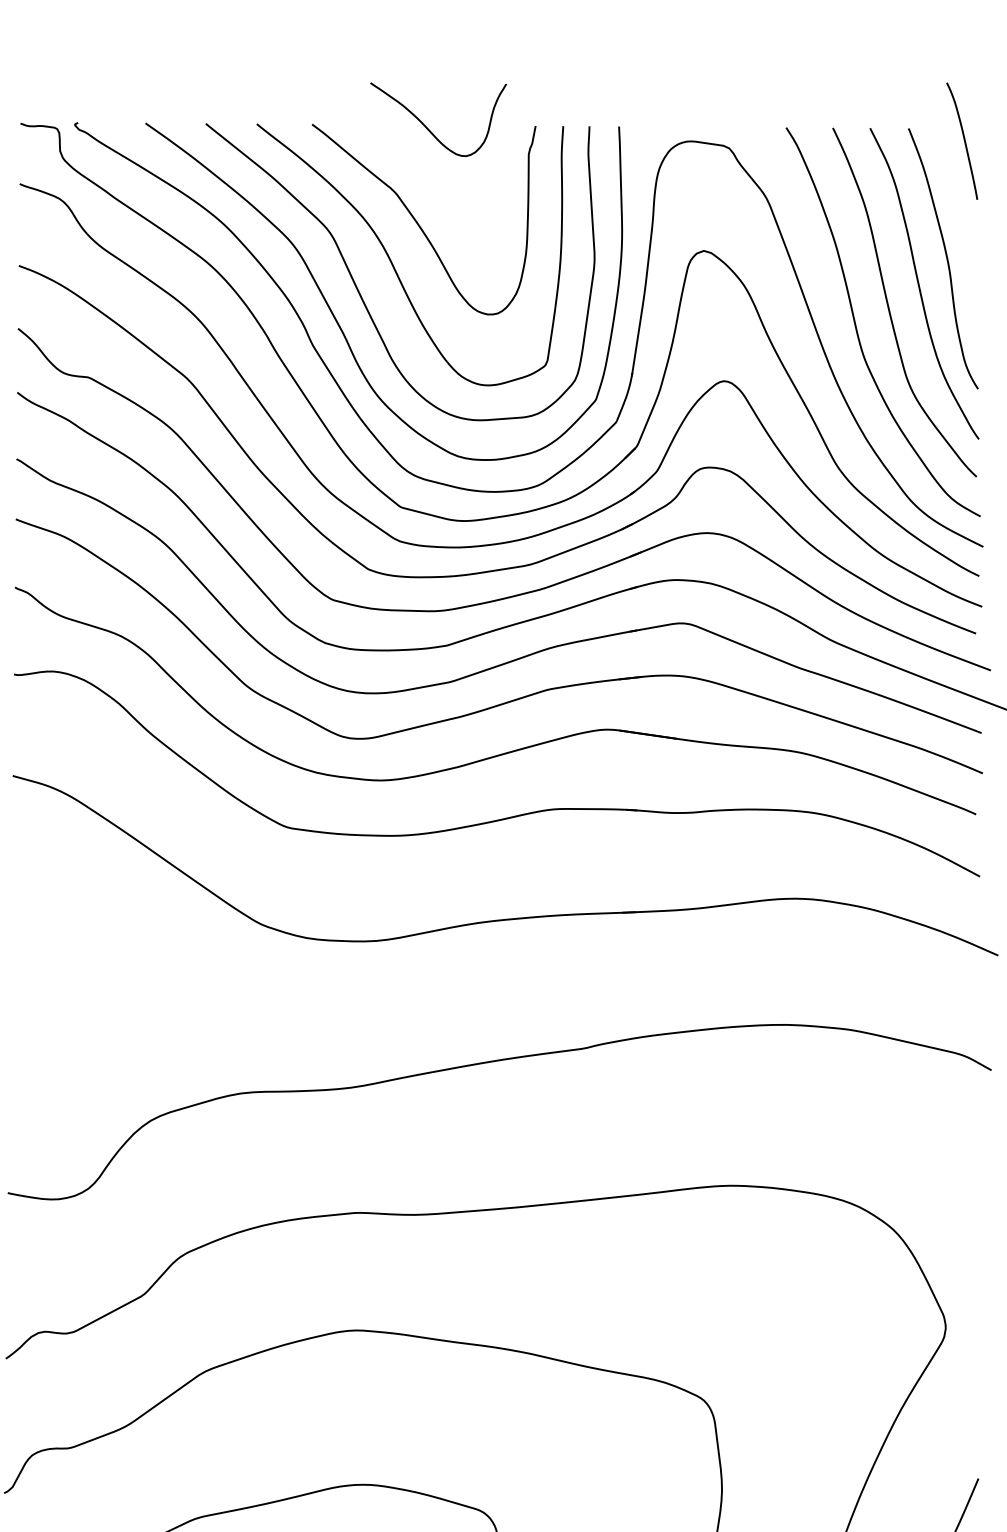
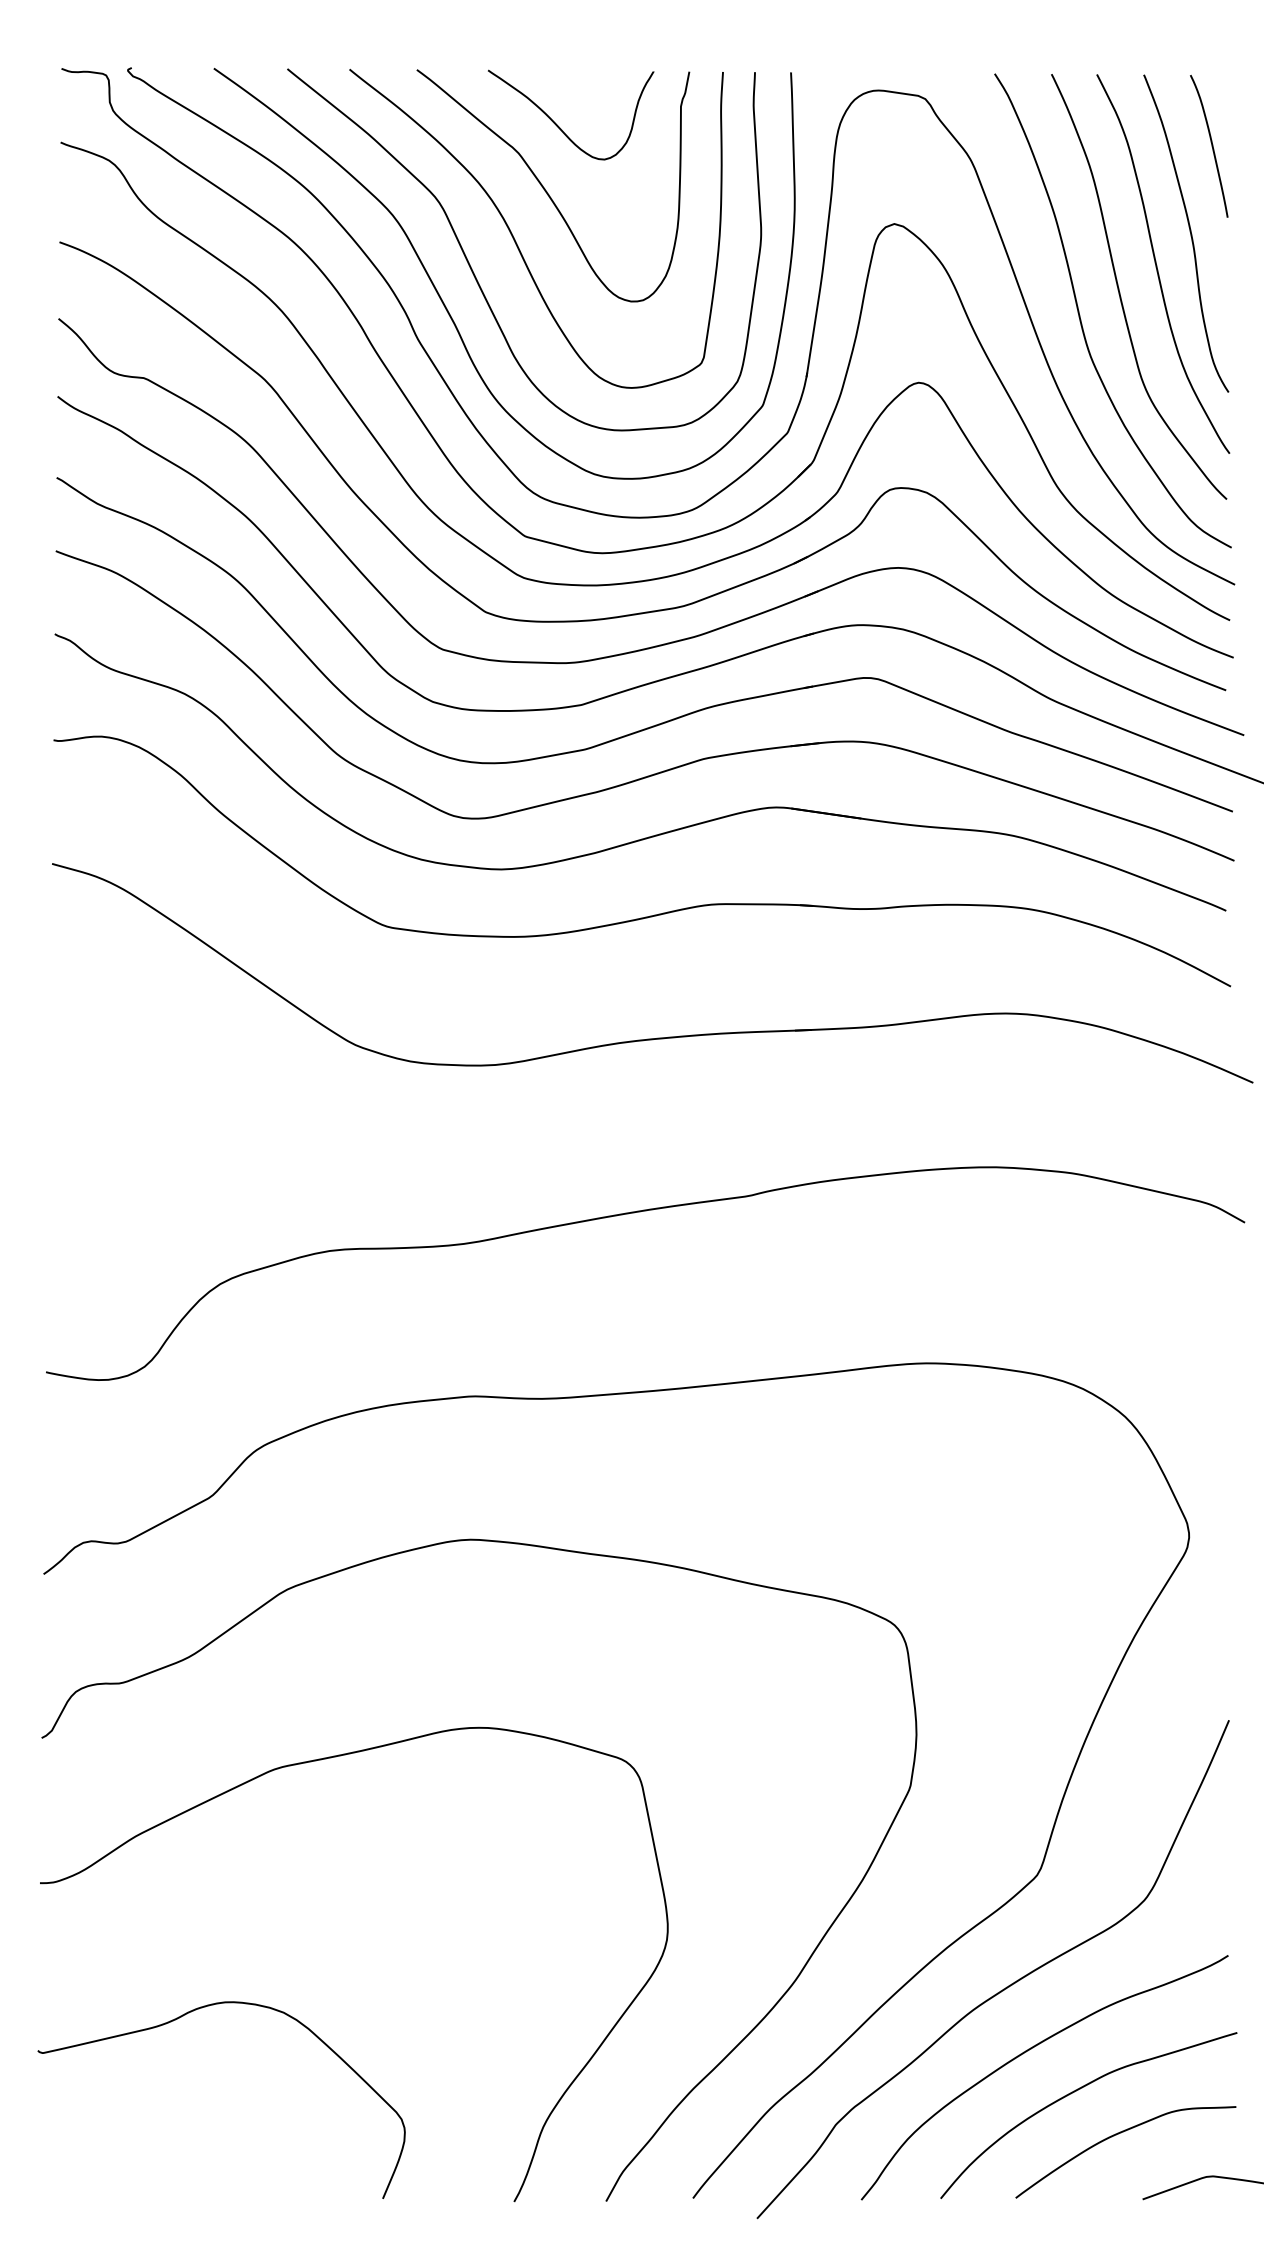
curve: (429, 129) -> (559, 126), moved
curve: (964, 141) -> (1211, 146), moved

